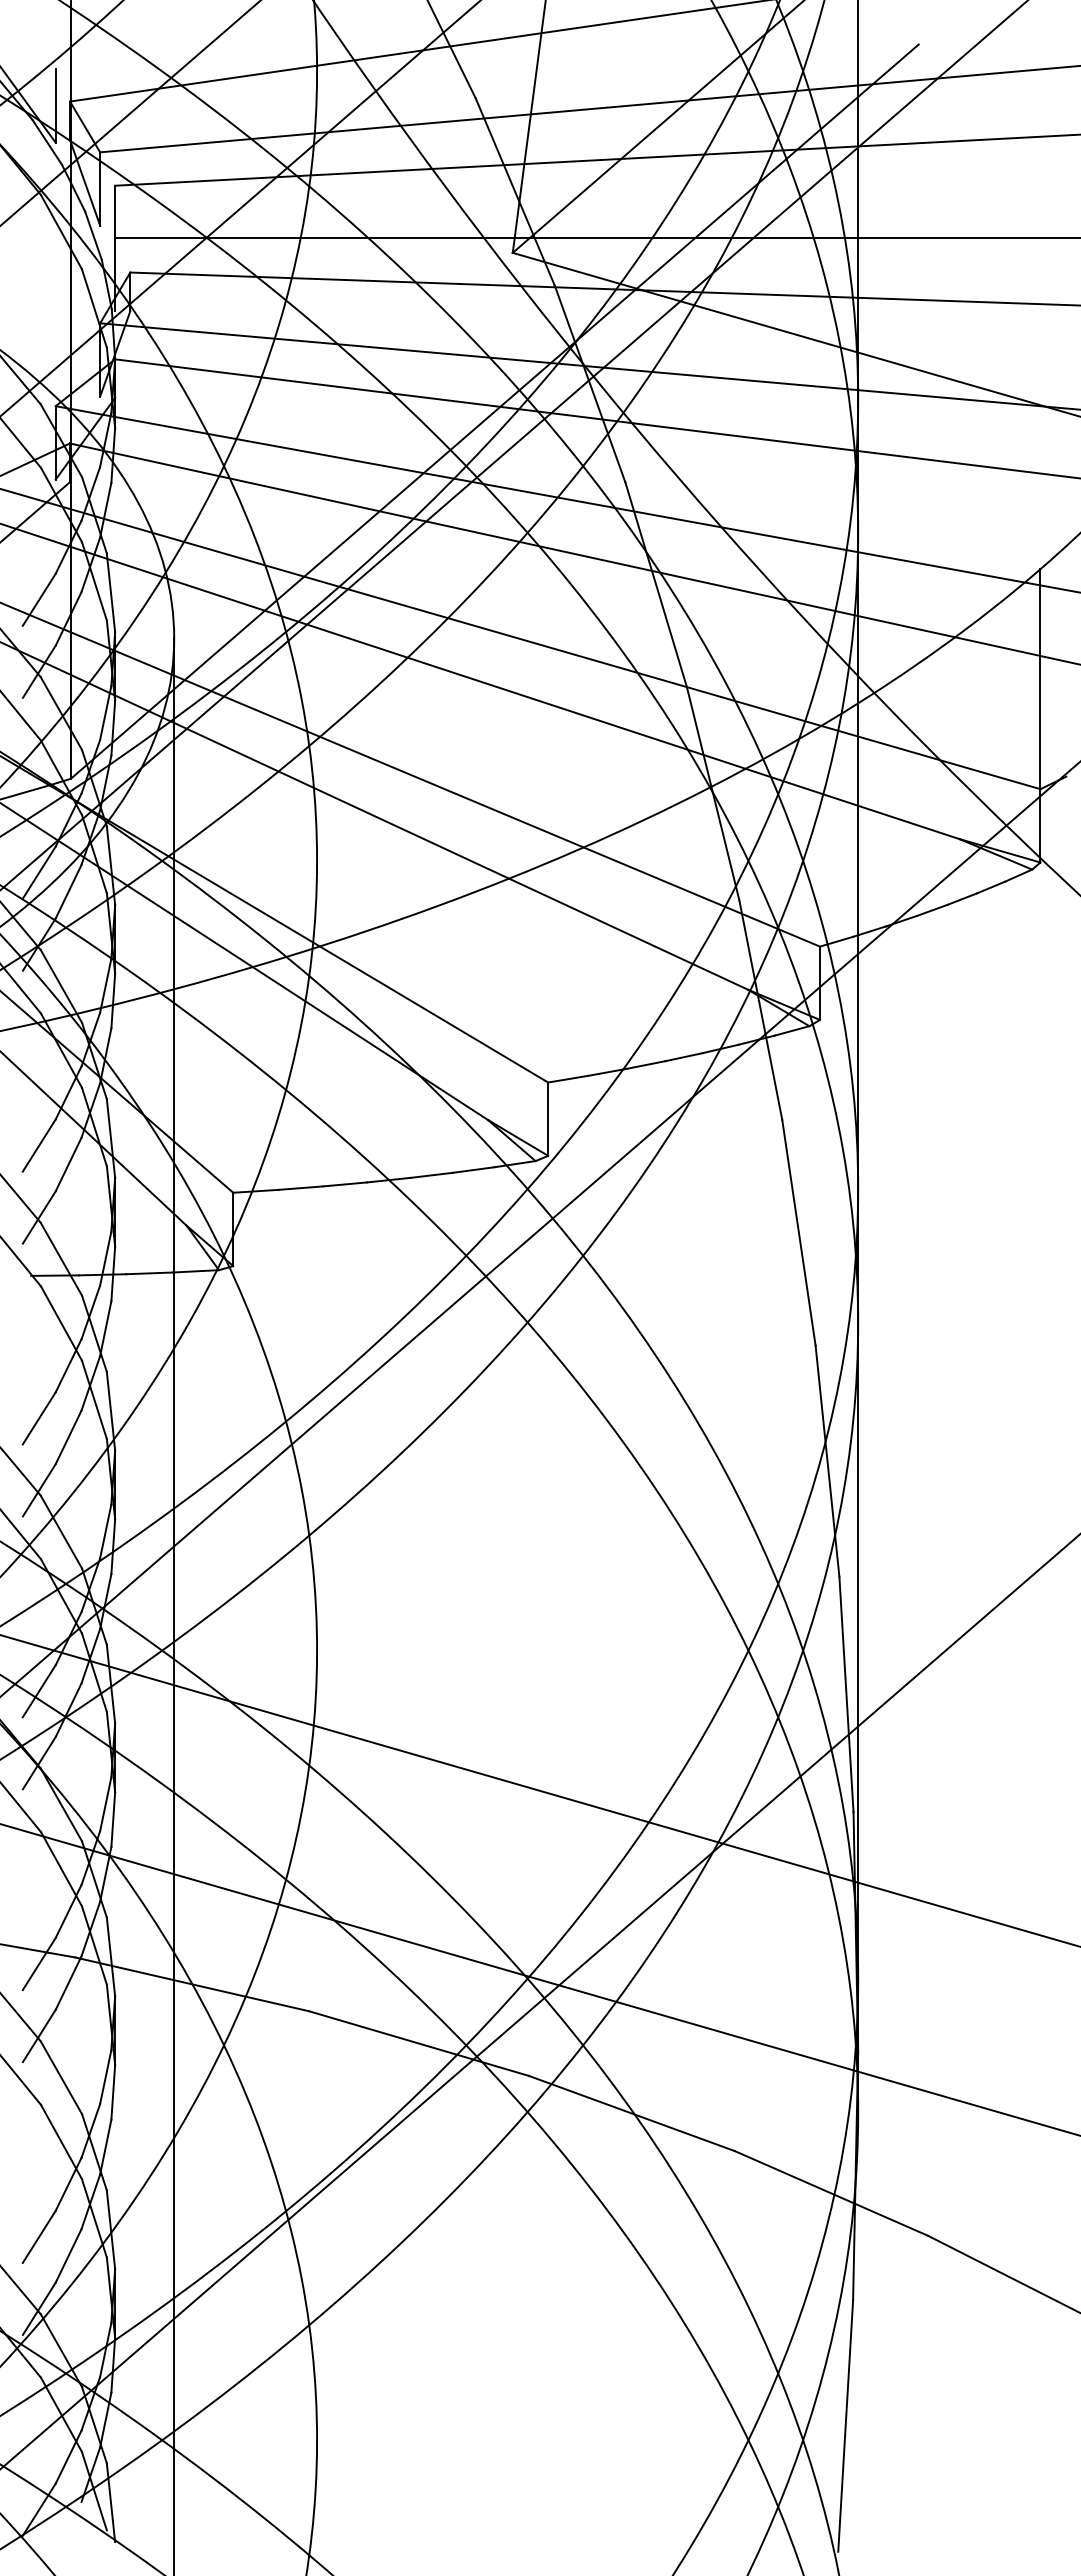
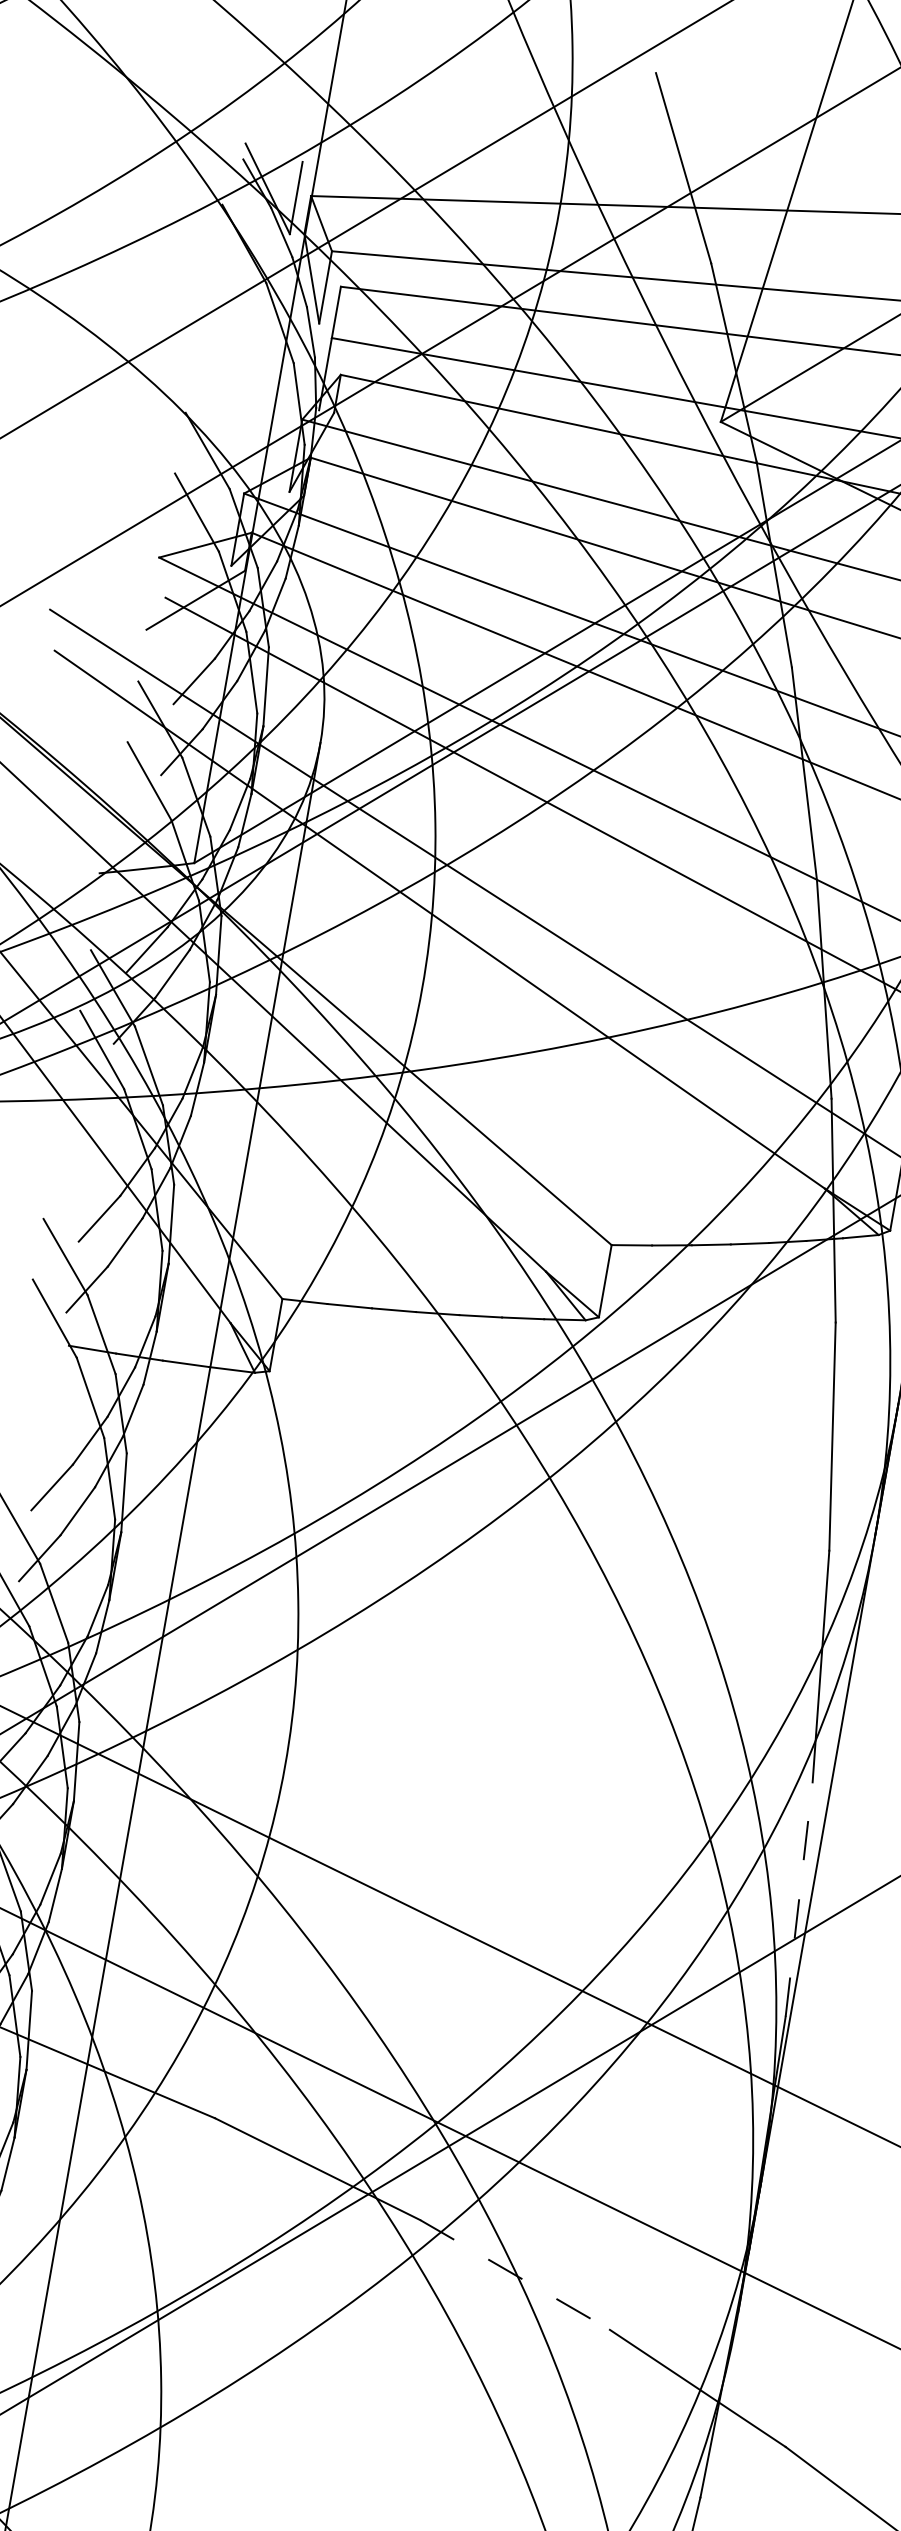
line: (846, 1694) -> (799, 1899), solid -> dashed
line: (631, 2113) -> (514, 2274), solid -> dashed

